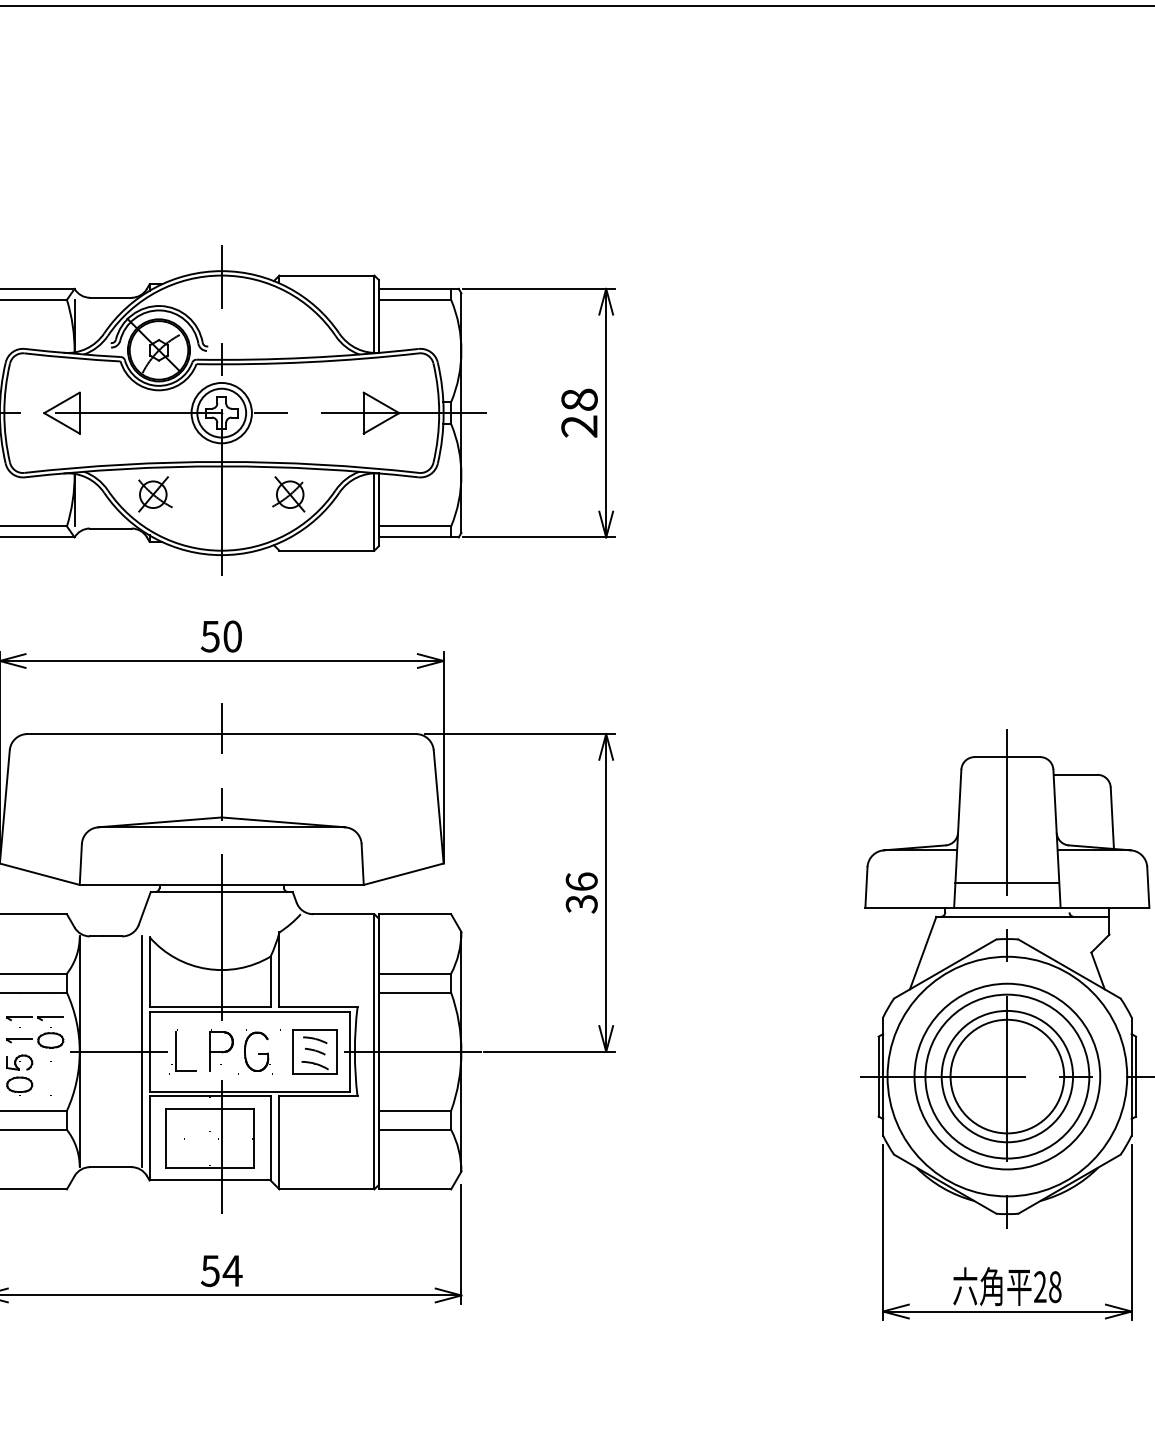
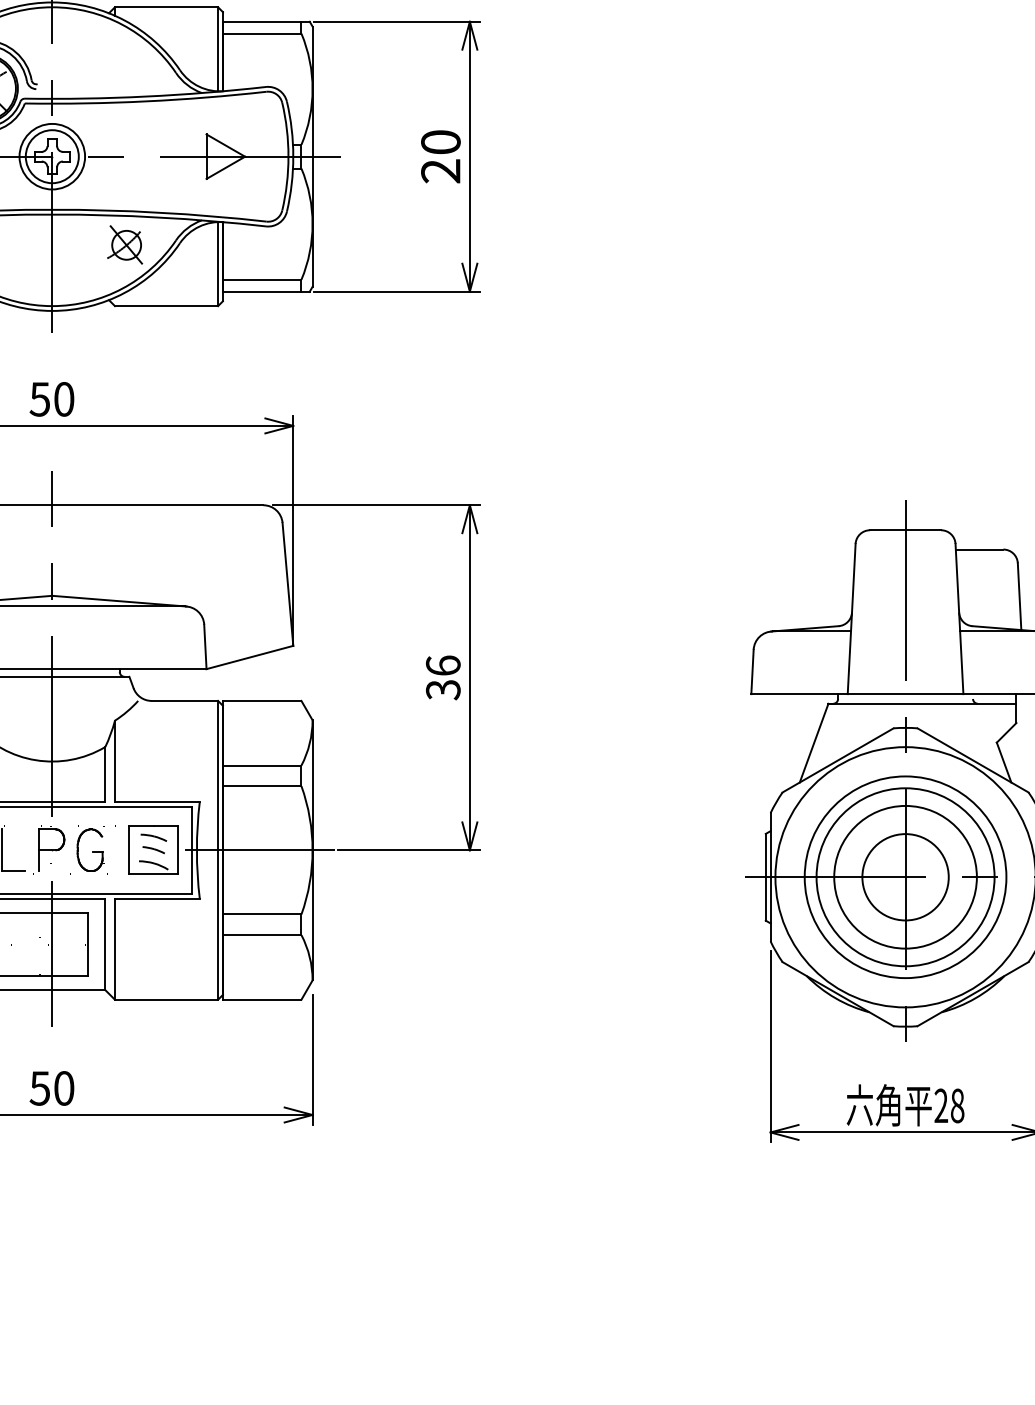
text: (579, 399) -> (440, 141), 28 -> 20
line: (1007, 883) -> (905, 667), removed
circle: (1007, 1076) -> (905, 877), size x0.7
text: (232, 1271) -> (63, 1088), 54 -> 50

